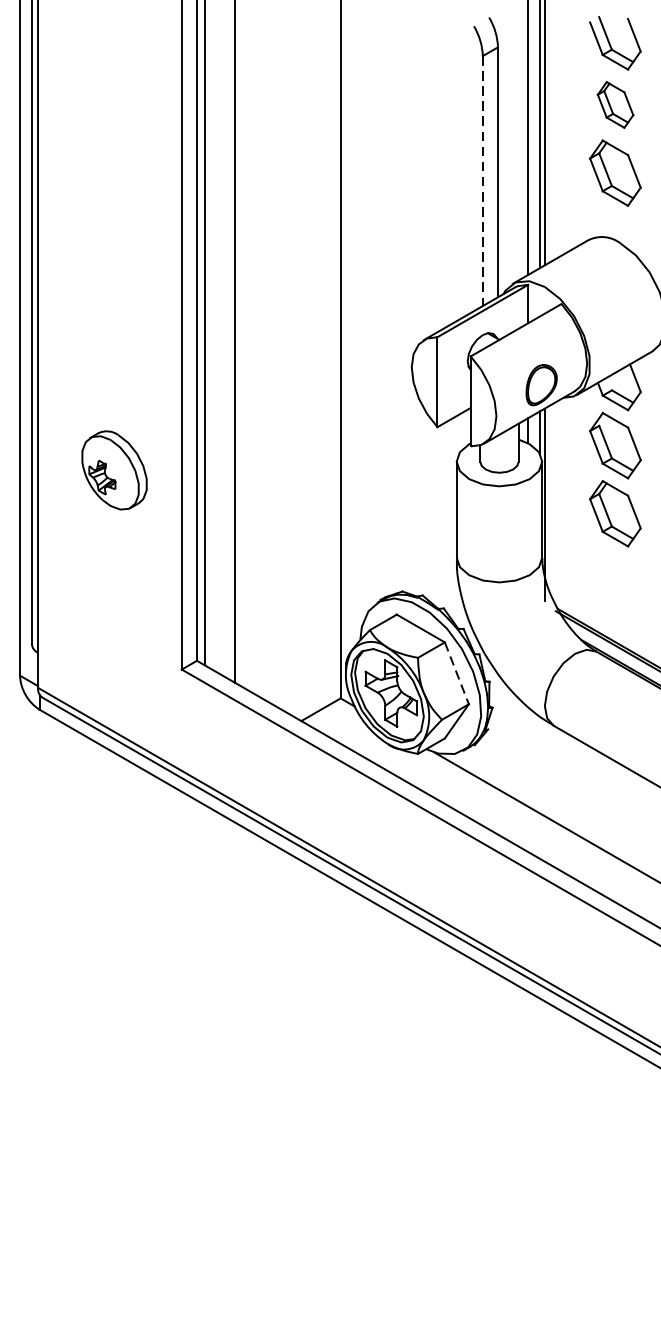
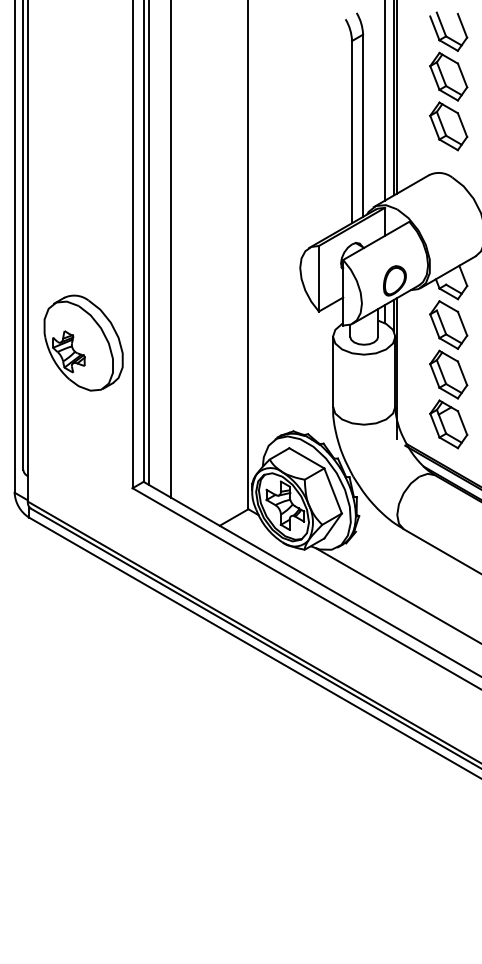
part: (615, 104) -> (448, 76), size x1.43
line: (483, 181) -> (352, 132), dashed -> solid
part: (114, 469) -> (83, 342), size x1.67
part: (615, 582) -> (448, 424), added
line: (457, 674) -> (333, 491), dashed -> solid

